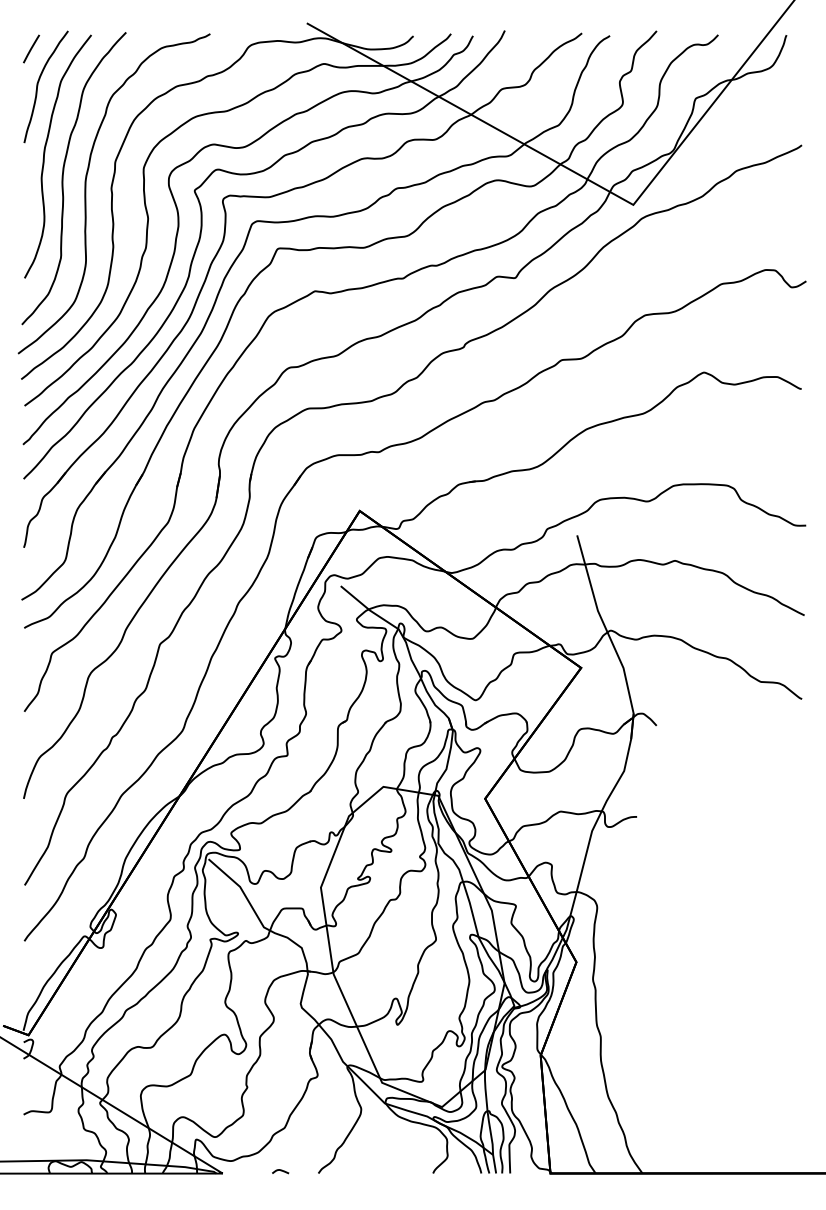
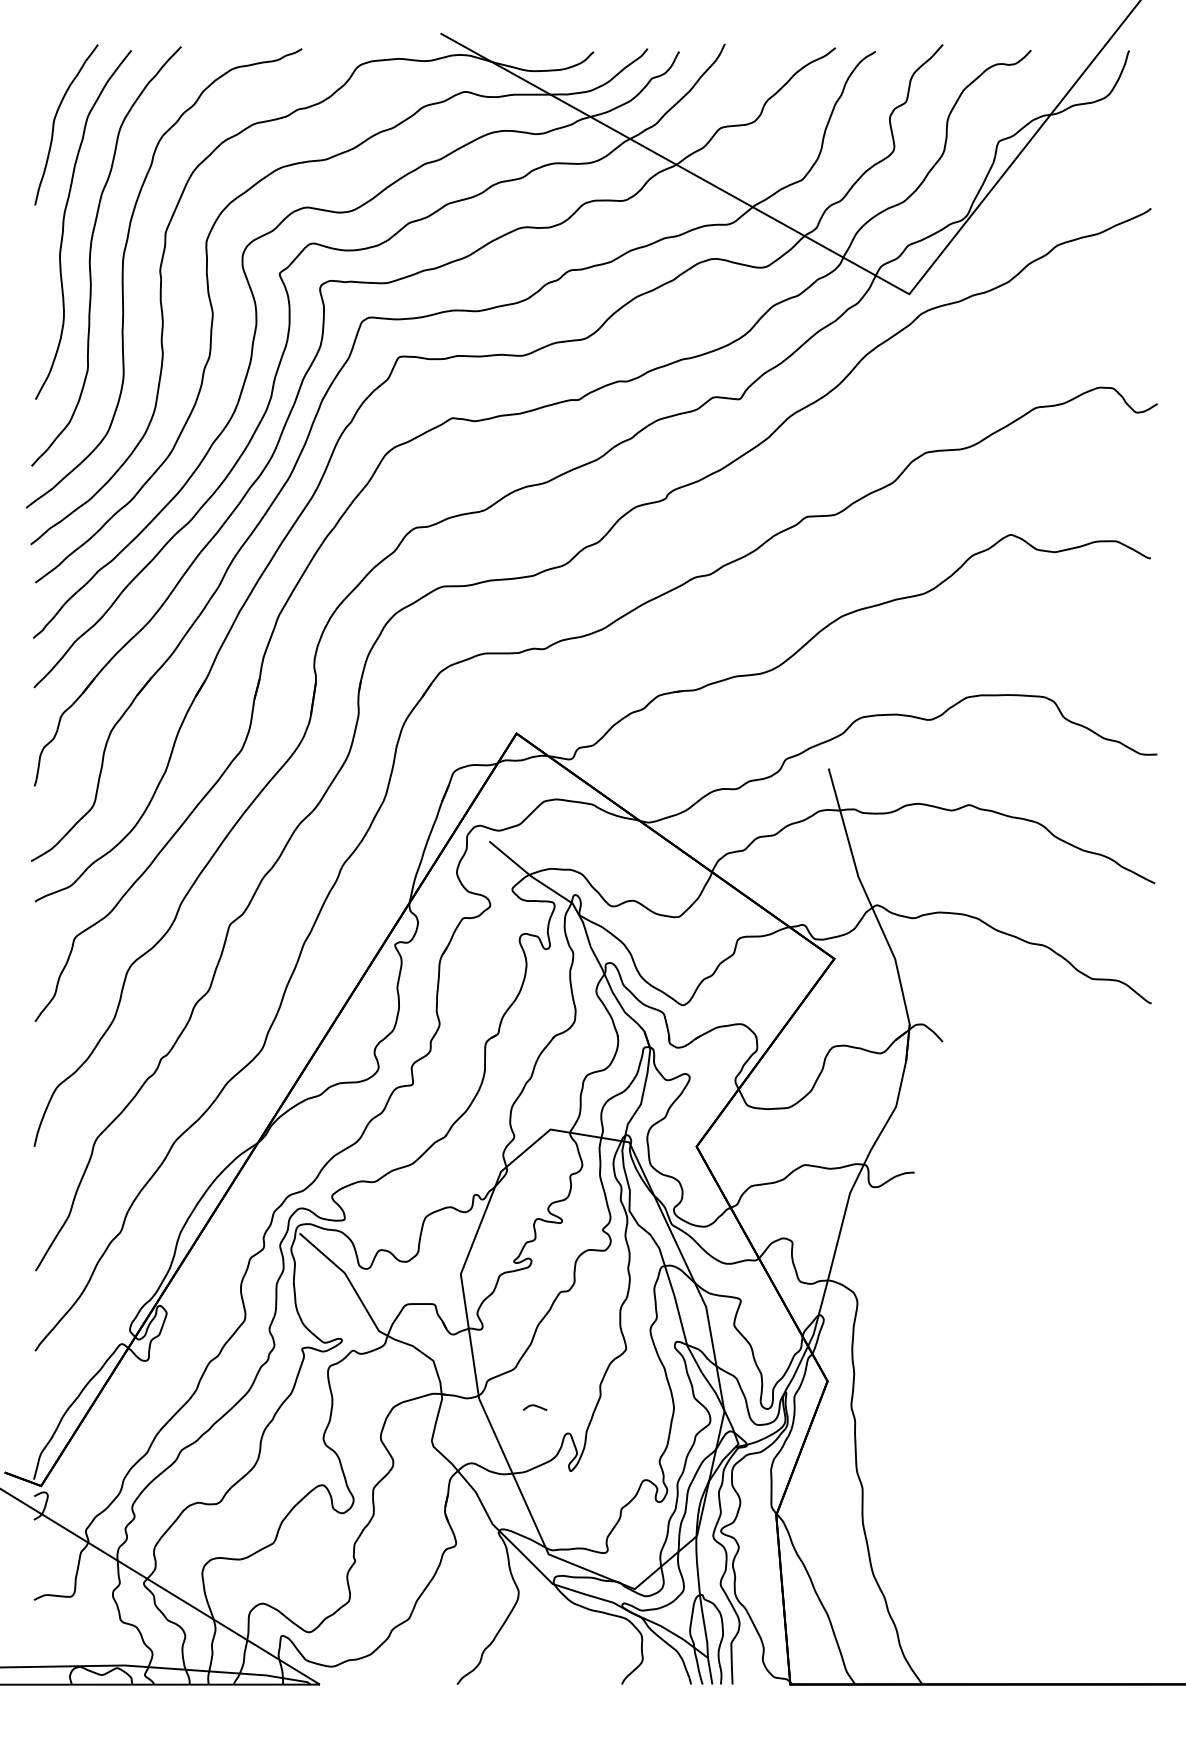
line: (31, 48) -> (45, 69), removed
curve: (280, 1171) -> (534, 1407), moved

